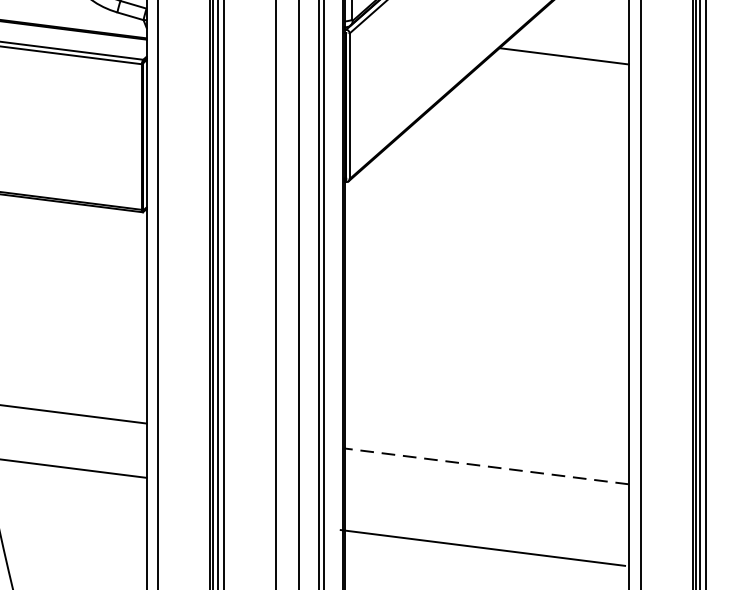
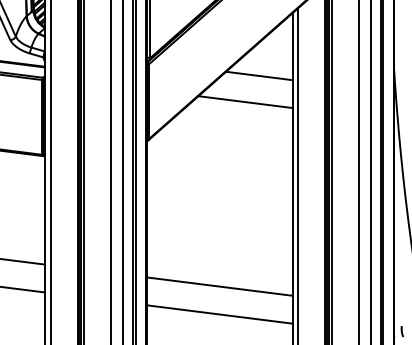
line: (537, 107) -> (245, 102), added
line: (486, 466) -> (219, 286), dashed -> solid
line: (482, 548) -> (219, 314), moved

